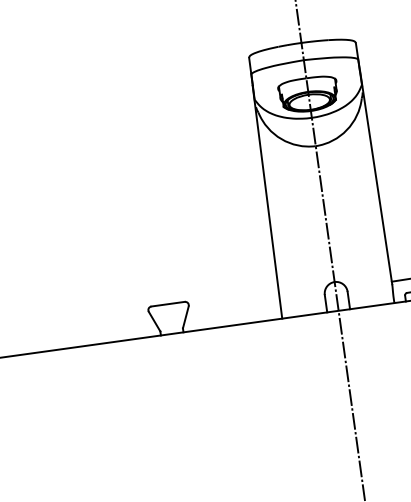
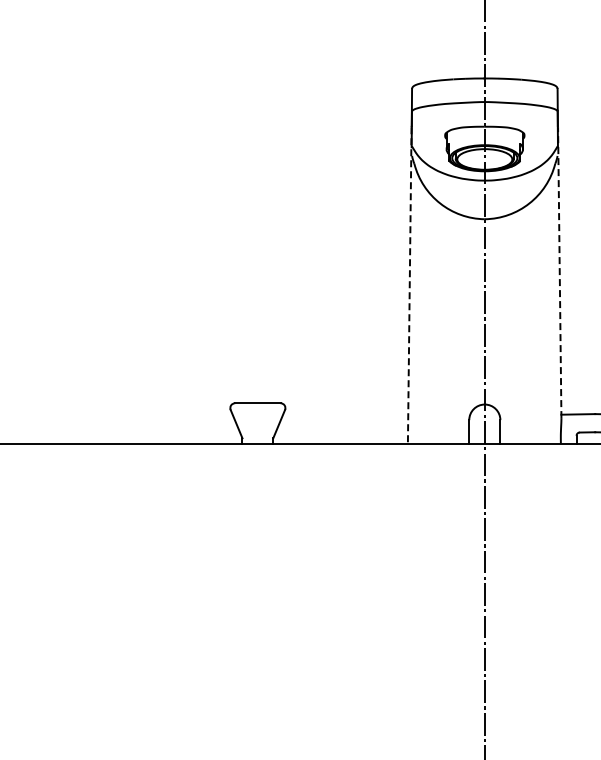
line: (375, 177) -> (559, 272), solid -> dashed
line: (267, 203) -> (409, 286), solid -> dashed

